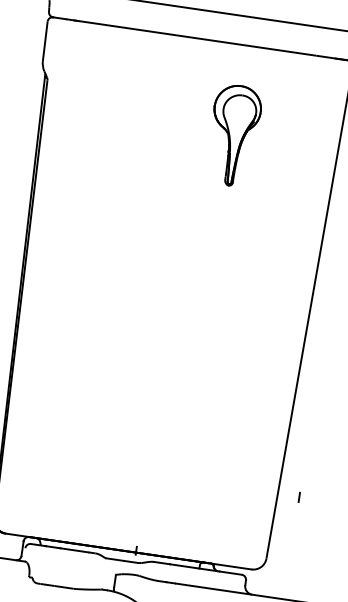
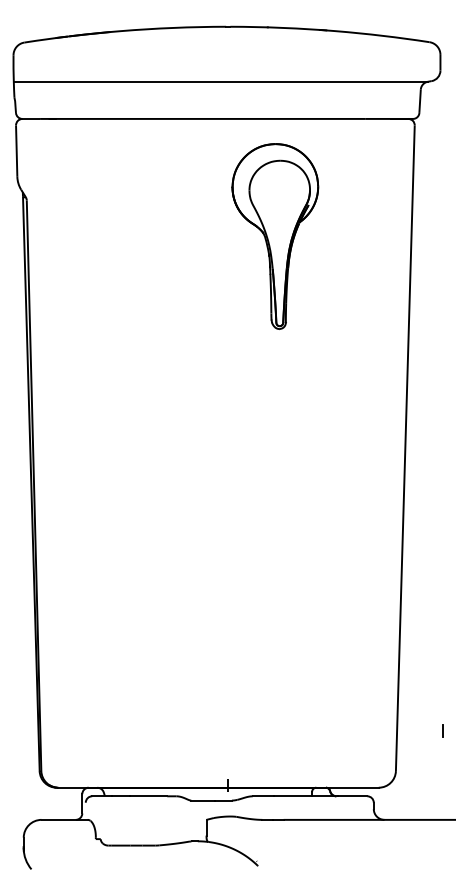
part: (233, 135) -> (275, 236), size x1.43
line: (299, 497) -> (442, 730), moved

